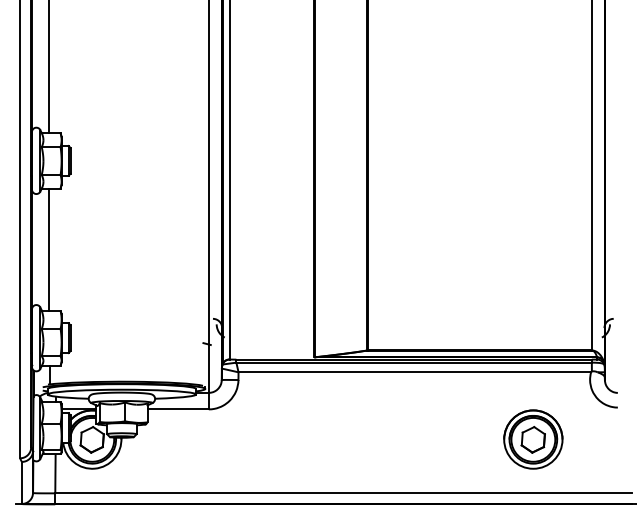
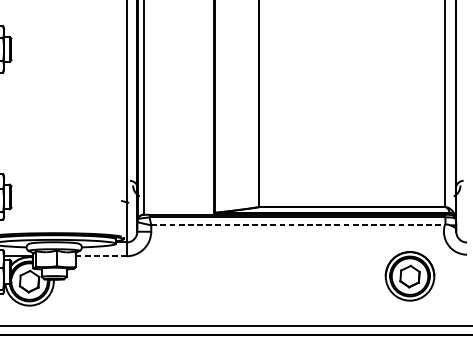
line: (415, 372) -> (298, 225), solid -> dashed
line: (178, 409) -> (101, 256), solid -> dashed
part: (533, 439) -> (410, 276), moved

